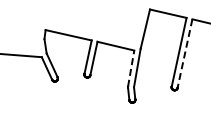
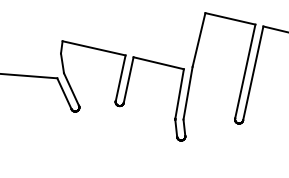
line: (184, 54) -> (252, 74), dashed -> solid
line: (131, 68) -> (180, 93), dashed -> solid

